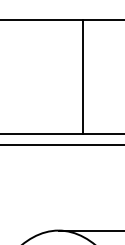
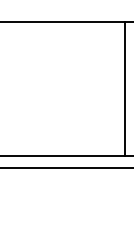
line: (82, 76) -> (124, 88), moved

